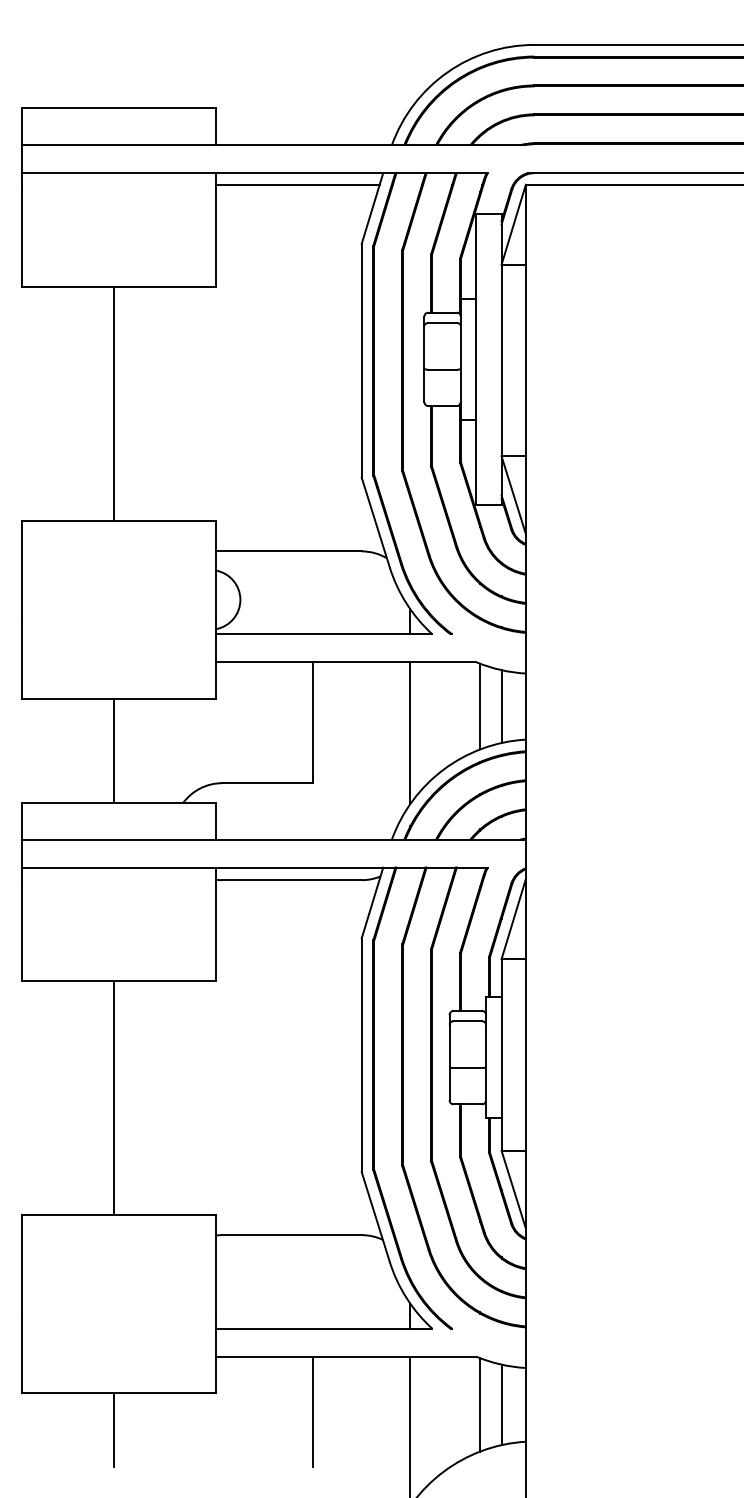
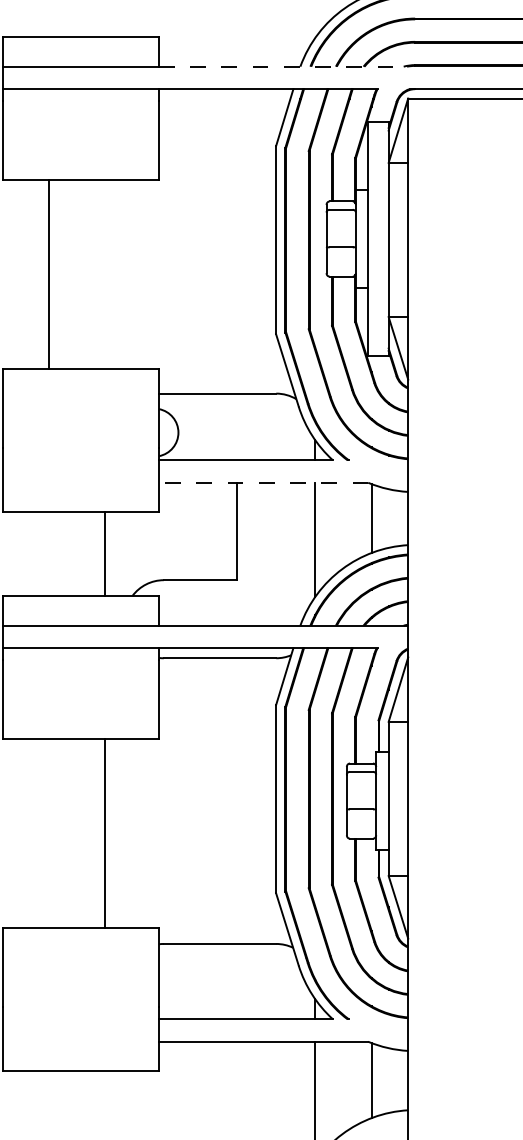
line: (370, 145) -> (283, 66), solid -> dashed
line: (297, 184) -> (224, 98), removed
line: (113, 403) -> (48, 274), moved
line: (346, 662) -> (263, 483), solid -> dashed
line: (501, 706) -> (388, 518), removed
line: (113, 750) -> (104, 553), moved
line: (113, 1098) -> (105, 833), moved
line: (501, 1404) -> (388, 1080), removed
line: (313, 1411) -> (237, 1085), removed
line: (113, 1429) -> (76, 1100), removed

